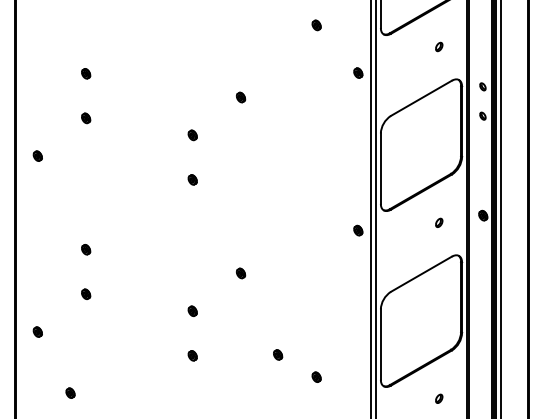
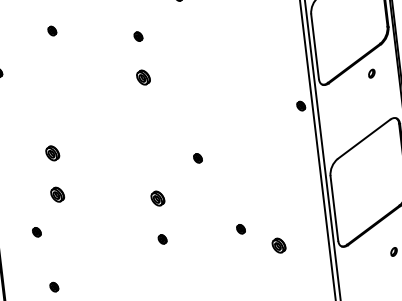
part: (86, 118) -> (52, 31), moved
part: (192, 179) -> (143, 77), size x1.6
part: (439, 222) -> (372, 73), moved
part: (86, 249) -> (53, 153), size x1.6
part: (86, 293) -> (58, 193), size x1.6
part: (192, 310) -> (157, 197), size x1.6
part: (37, 331) -> (36, 231), moved
part: (316, 376) -> (278, 244), size x1.6

